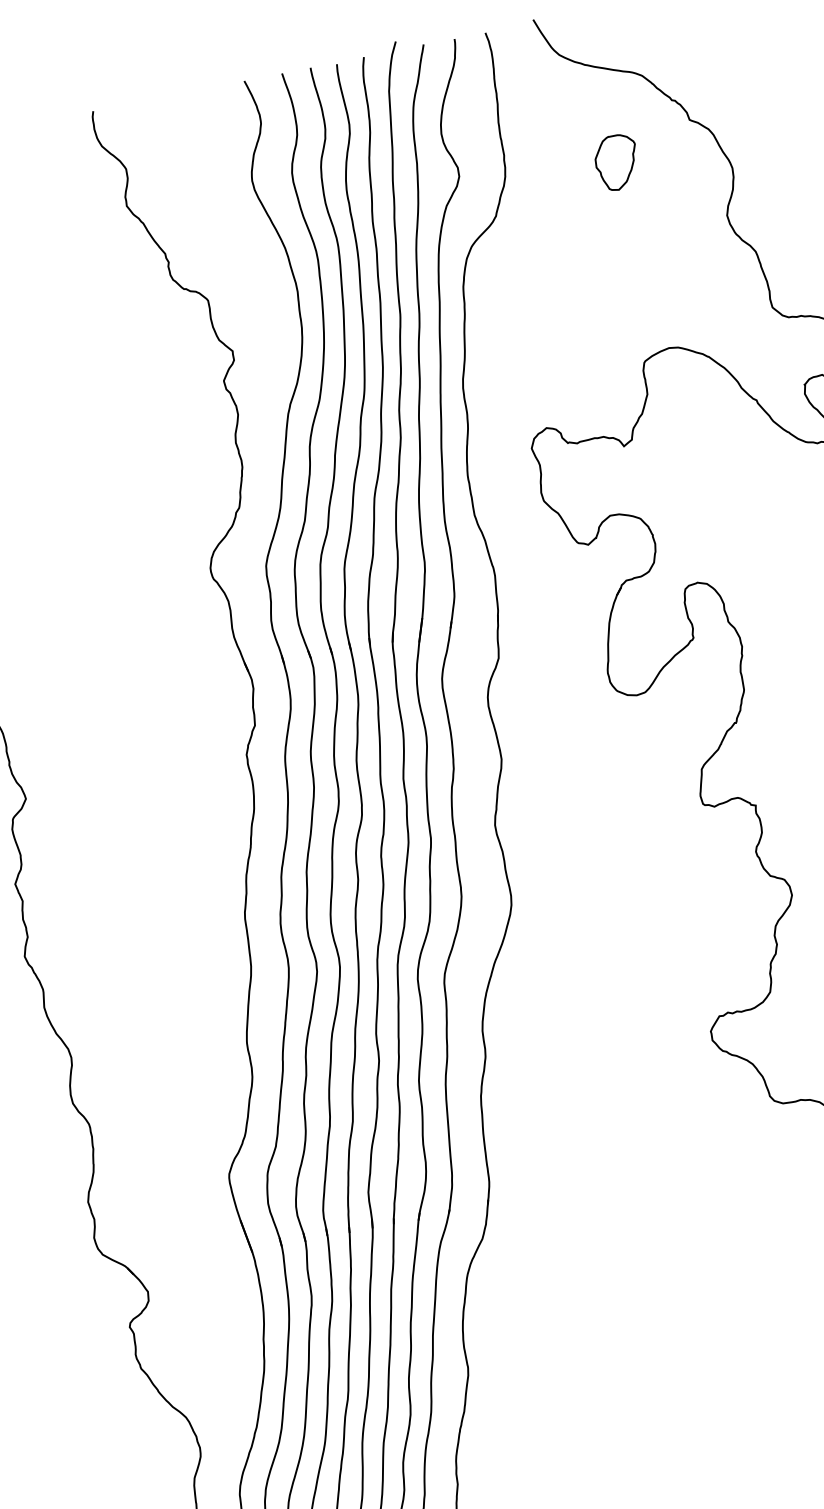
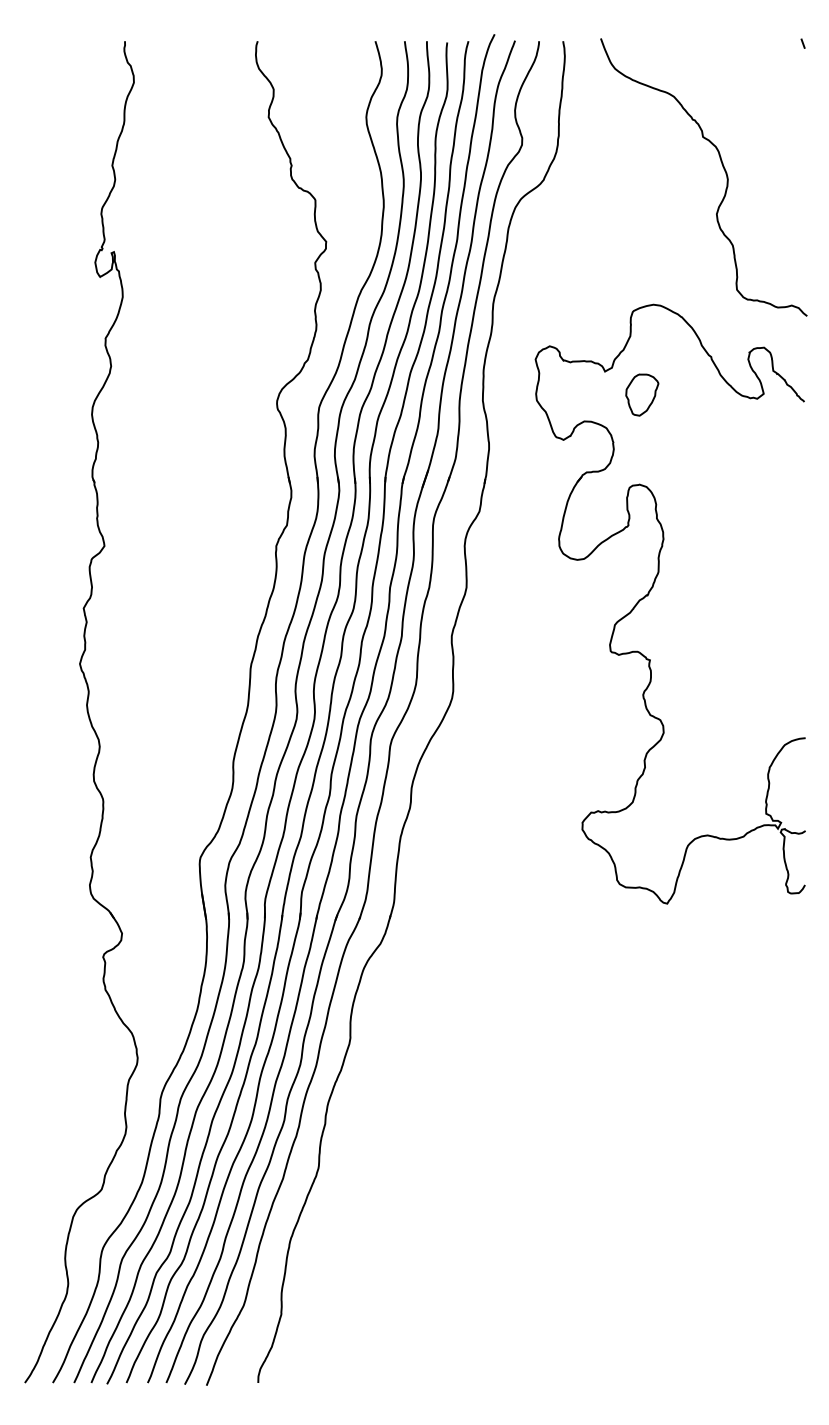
part: (617, 161) -> (642, 394), moved

